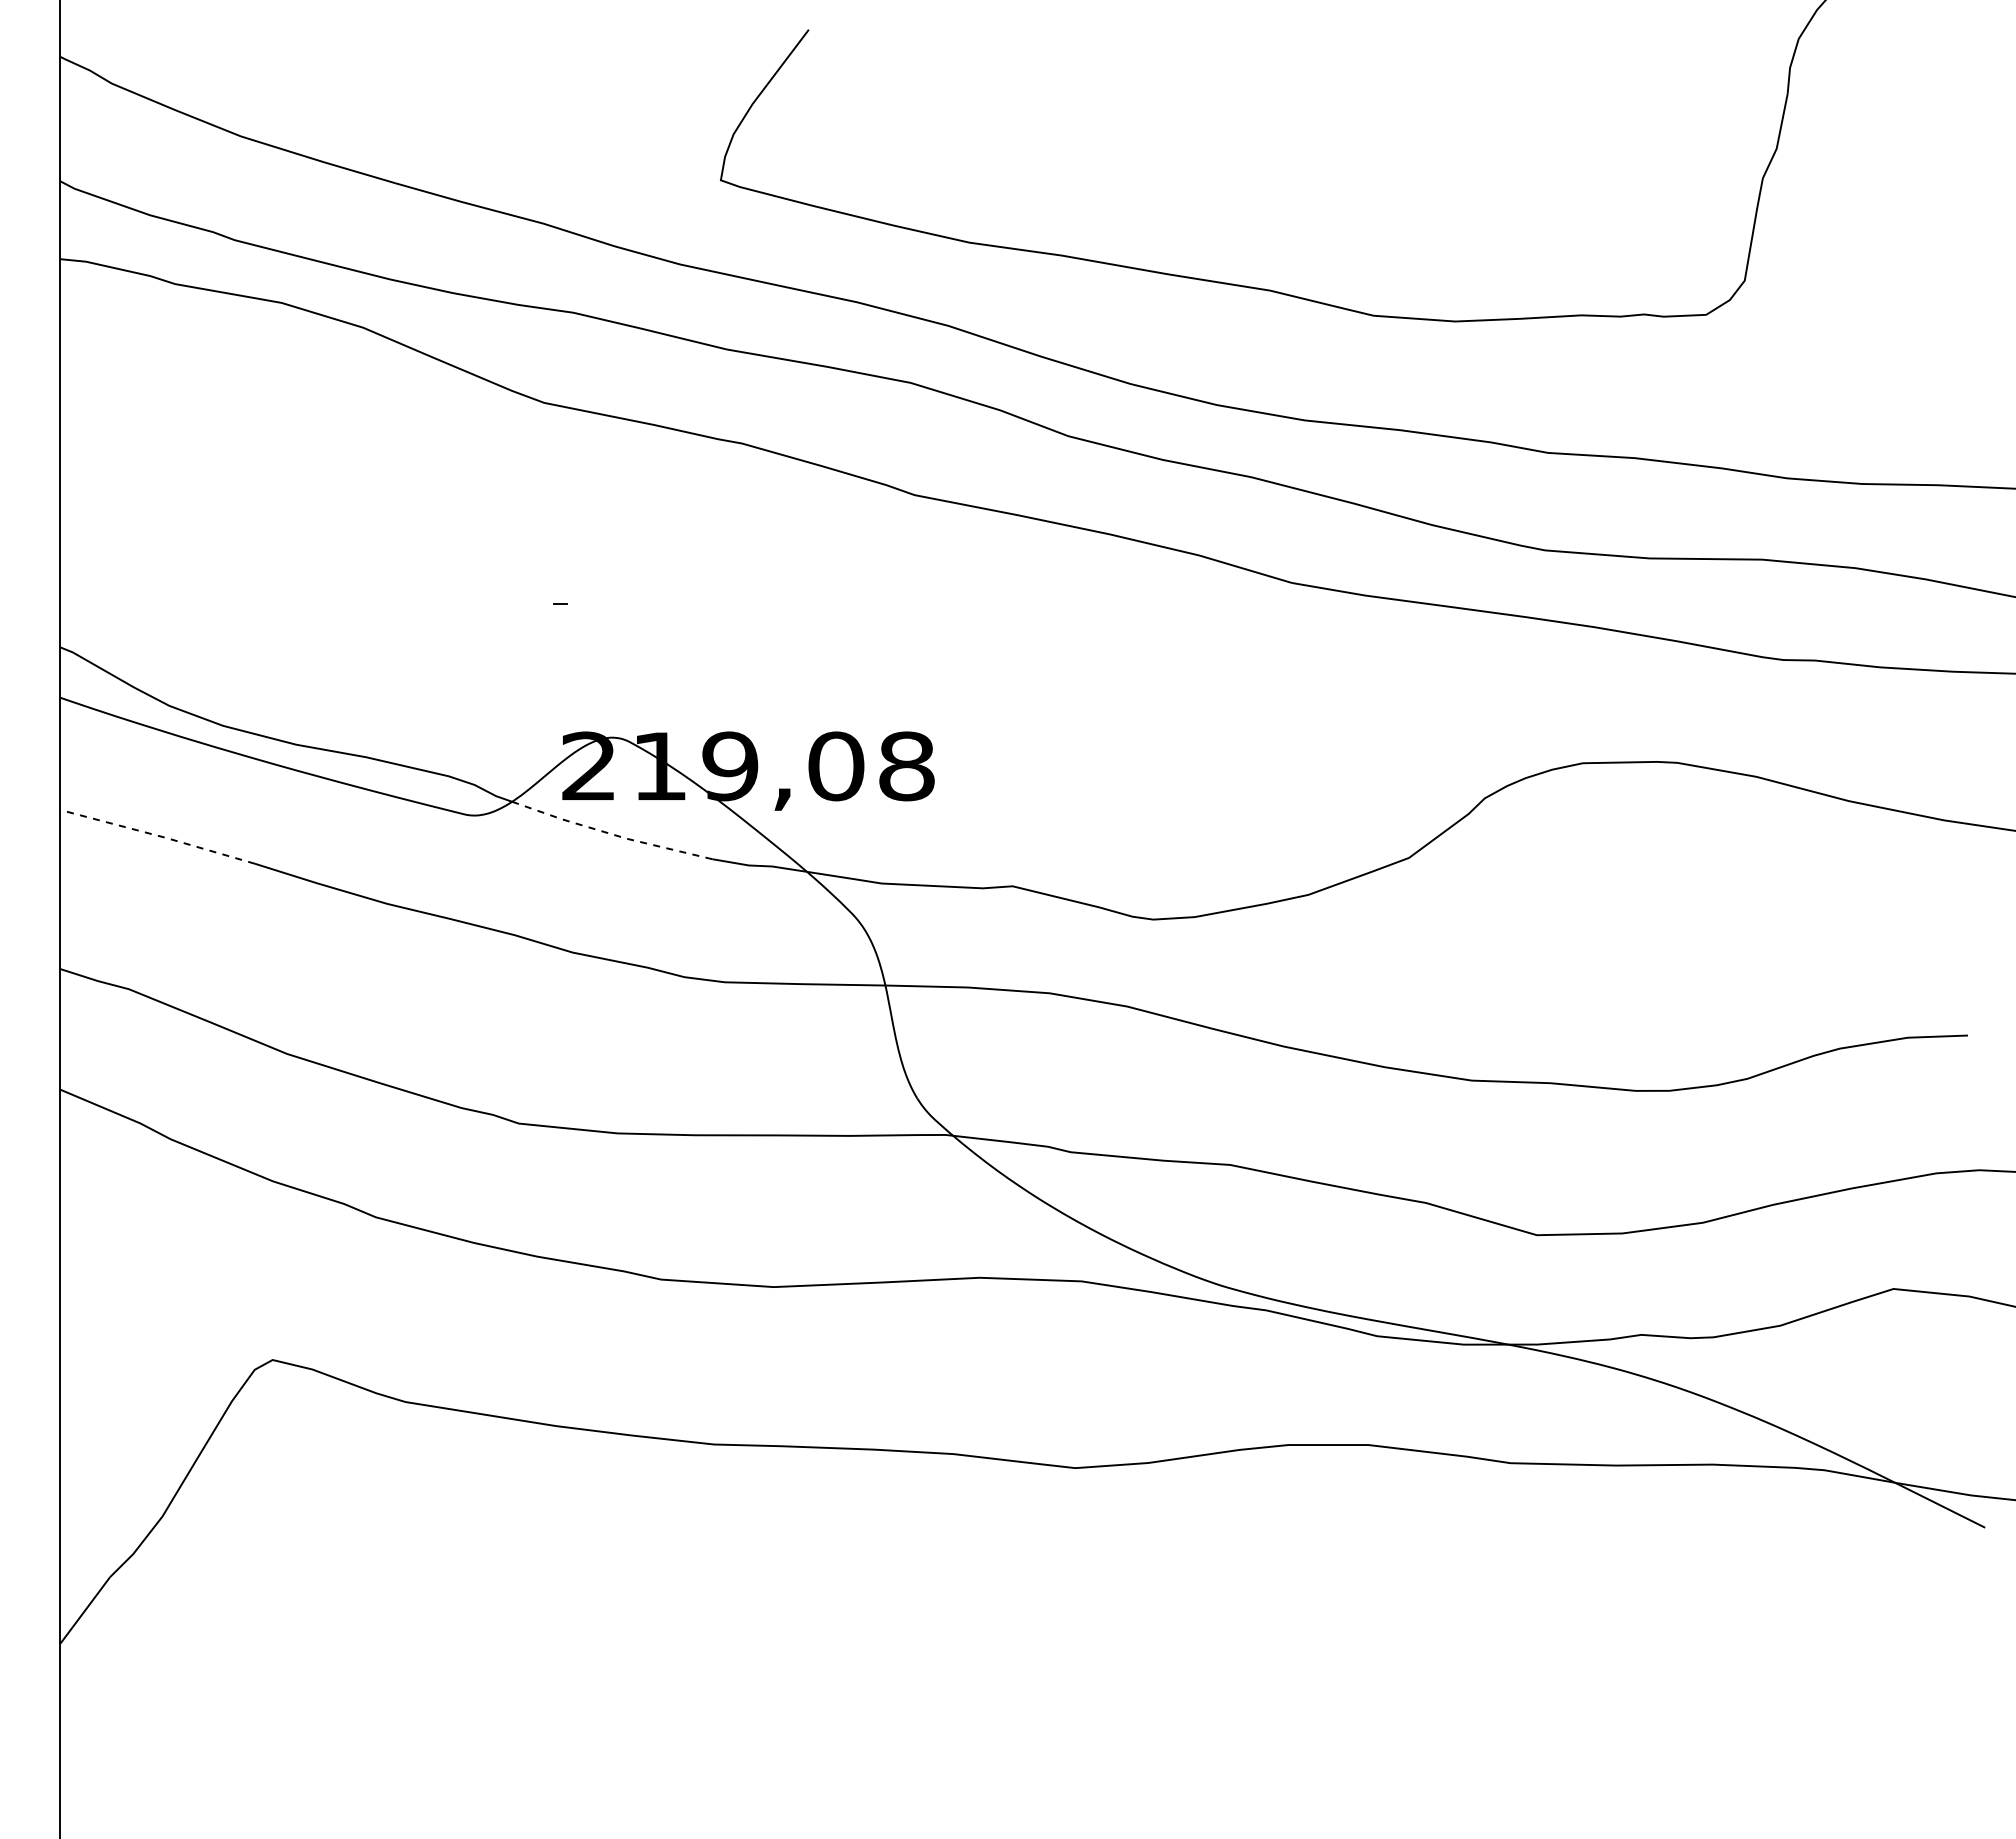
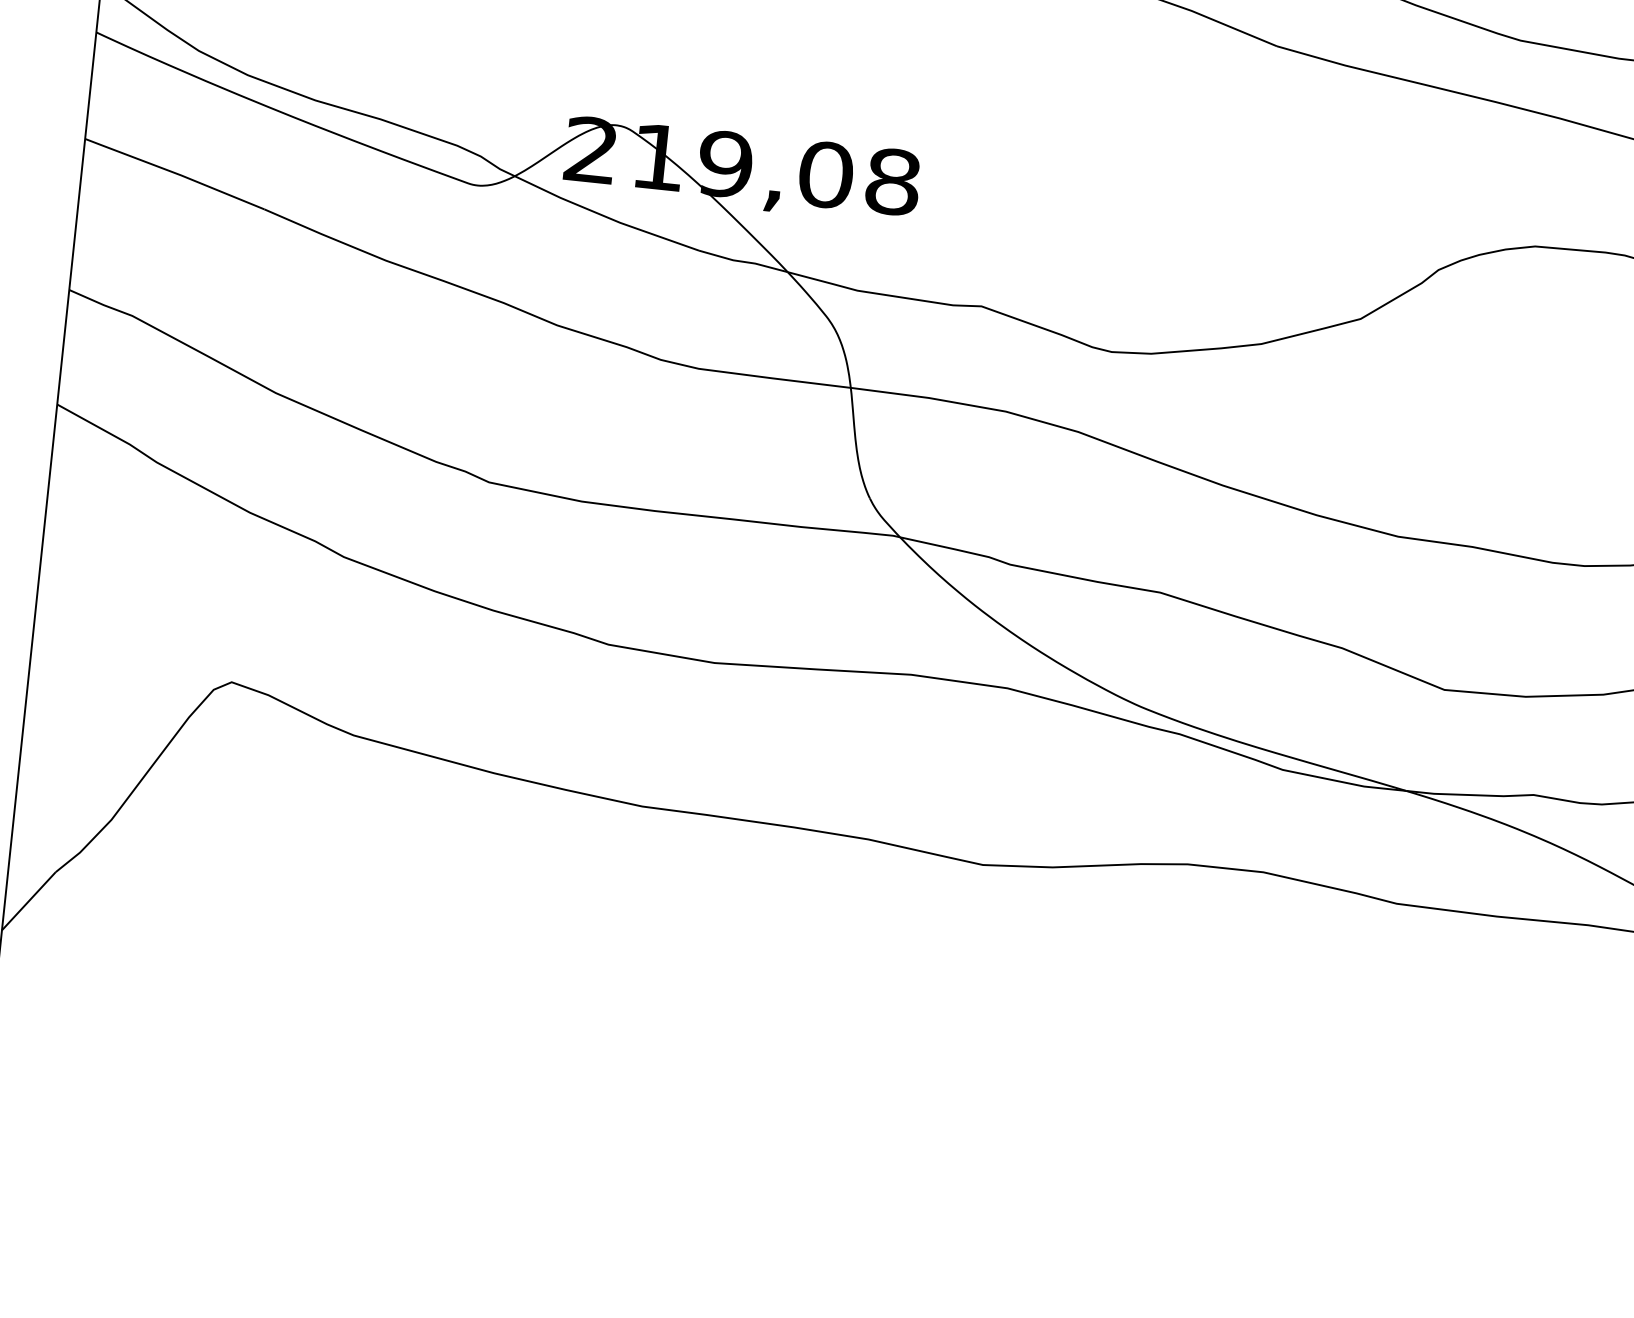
line: (610, 833) -> (604, 216), dashed -> solid
line: (157, 835) -> (174, 172), dashed -> solid

